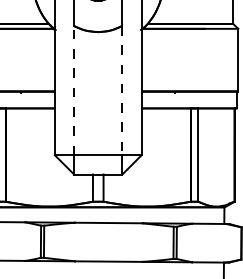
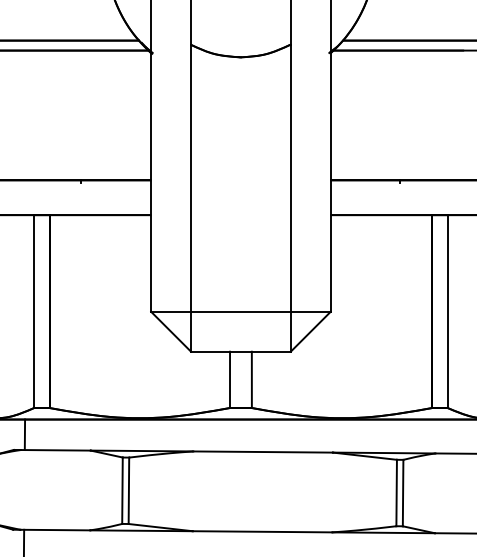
line: (74, 90) -> (191, 178), dashed -> solid
line: (122, 90) -> (291, 178), dashed -> solid

